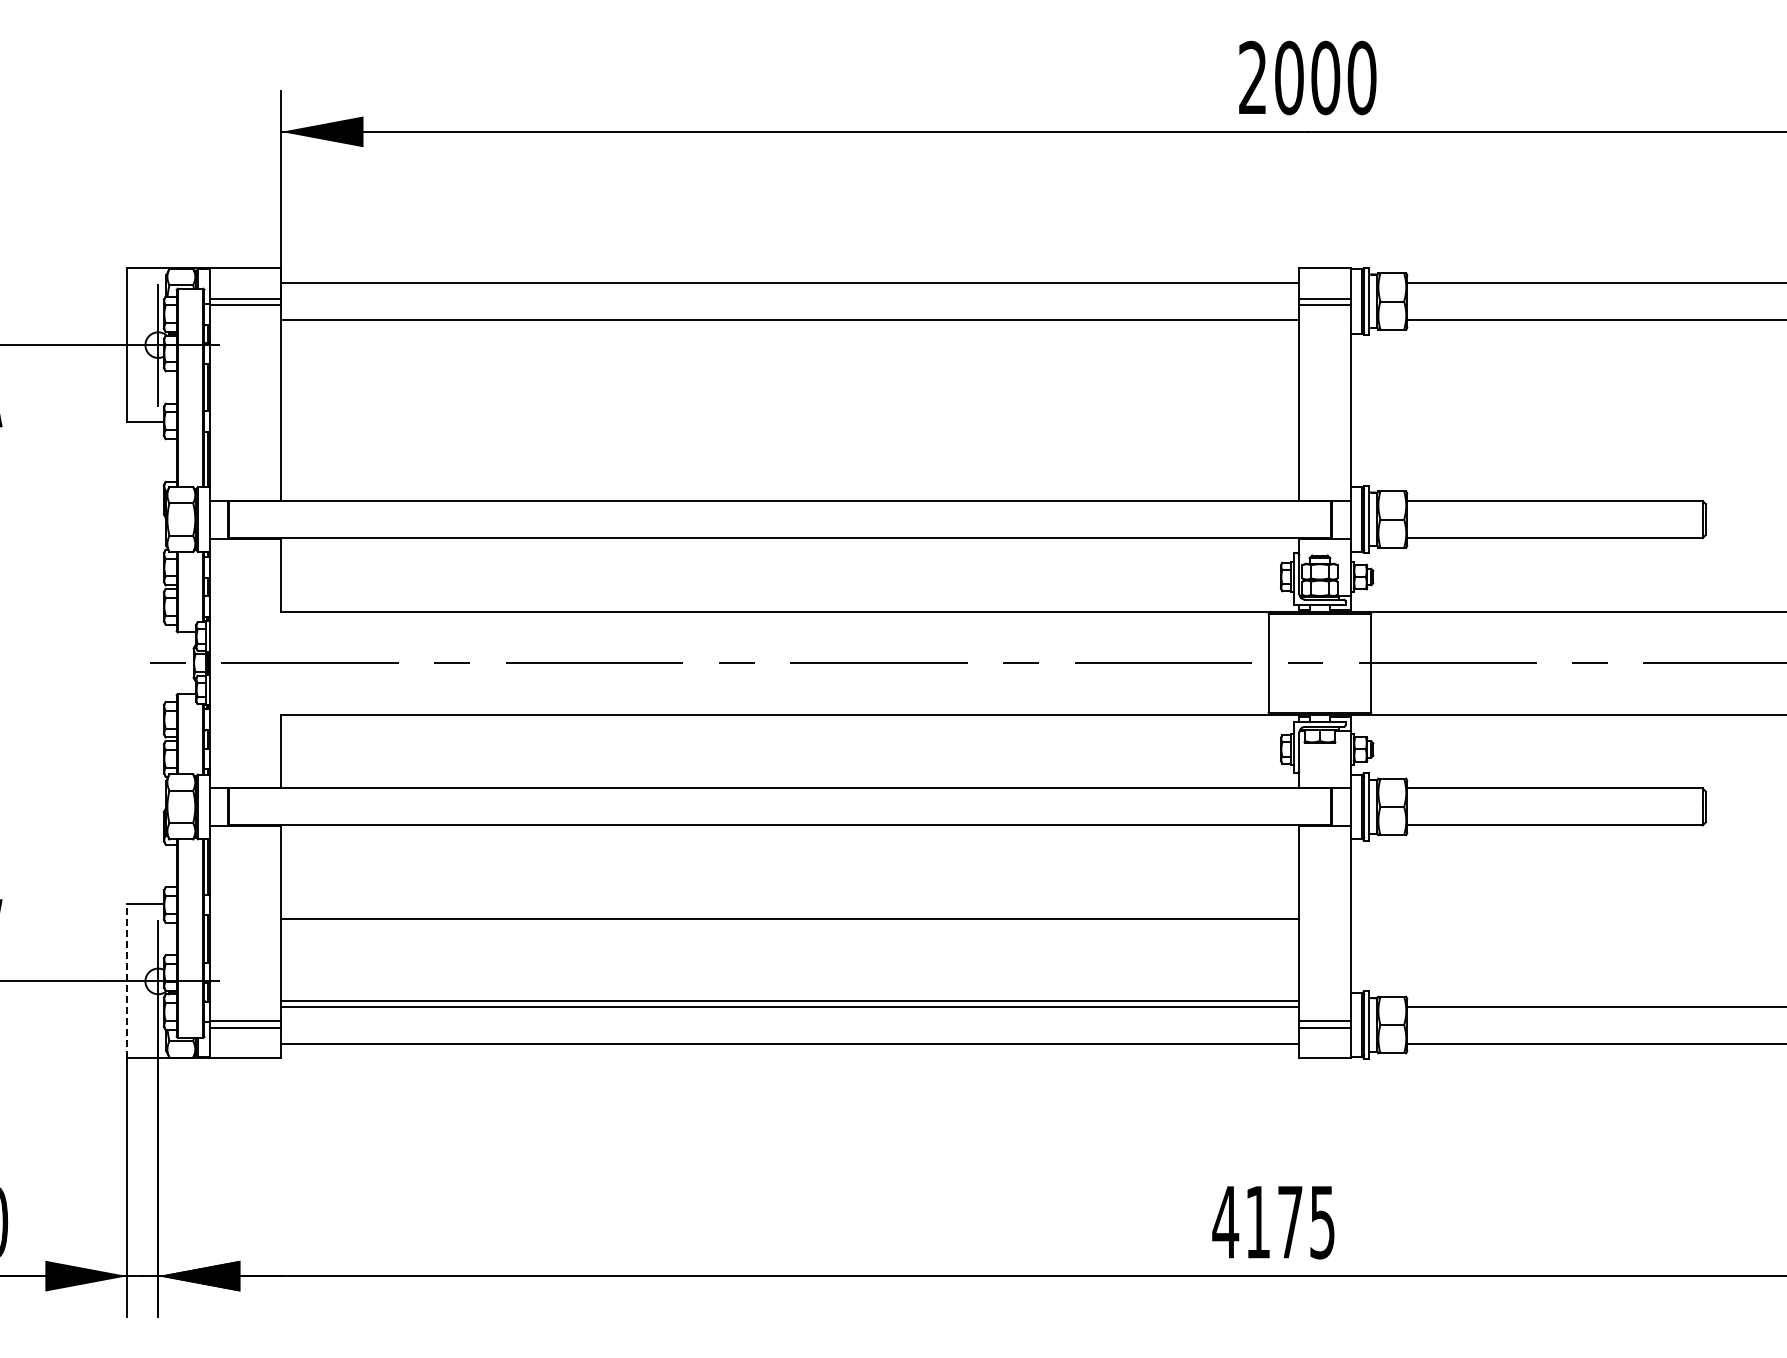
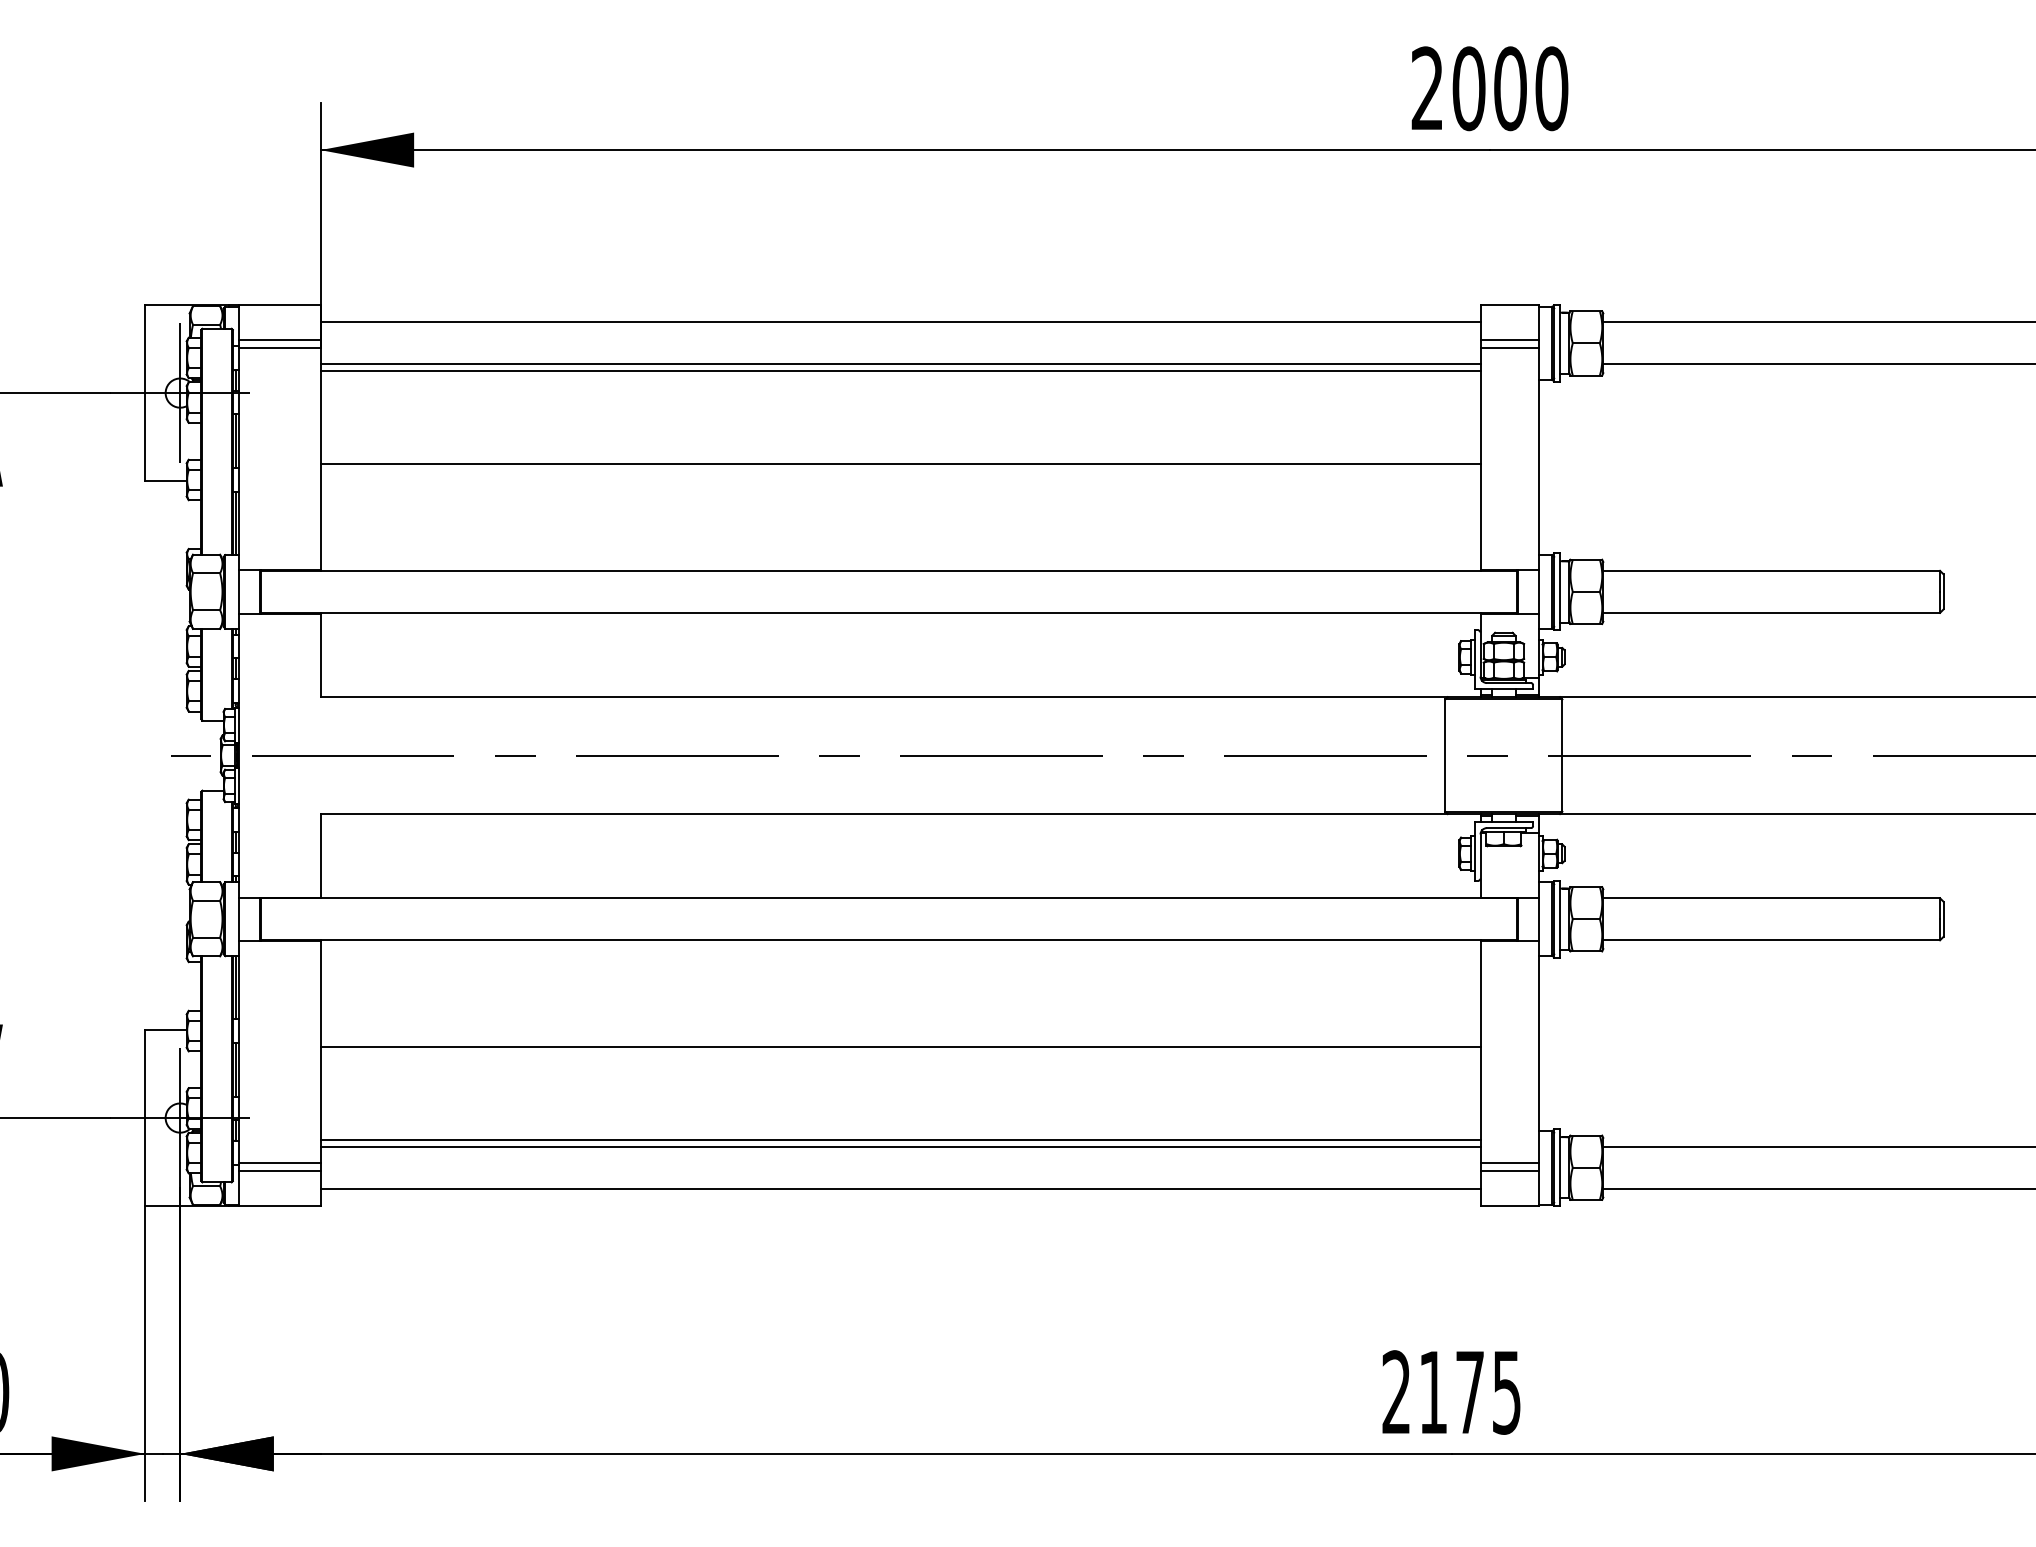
line: (790, 325) -> (900, 370), added
line: (790, 407) -> (900, 464), added
line: (127, 981) -> (145, 1118), dashed -> solid
text: (1225, 1221) -> (1396, 1391), 4175 -> 2175

